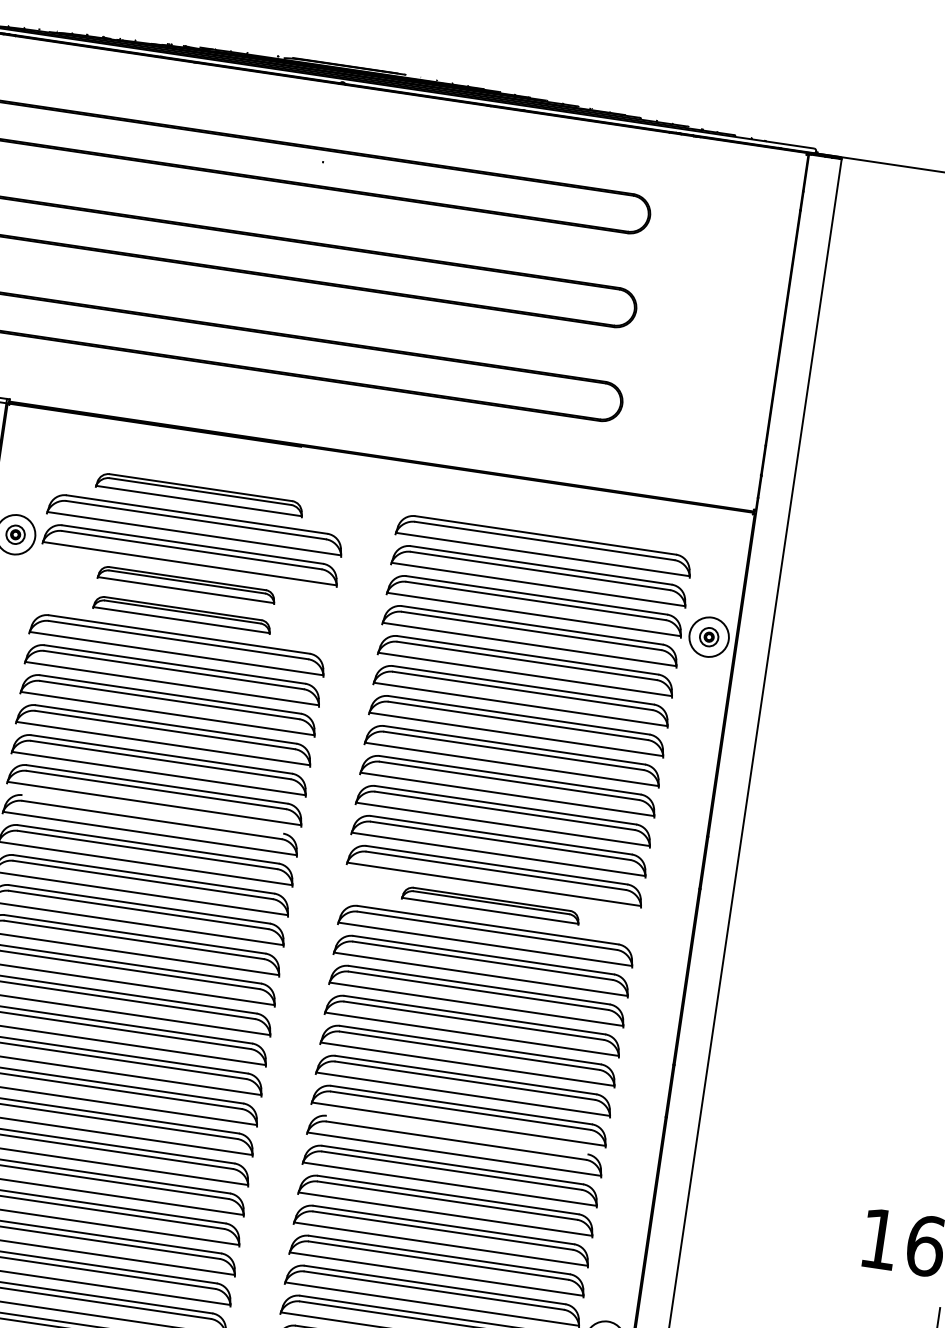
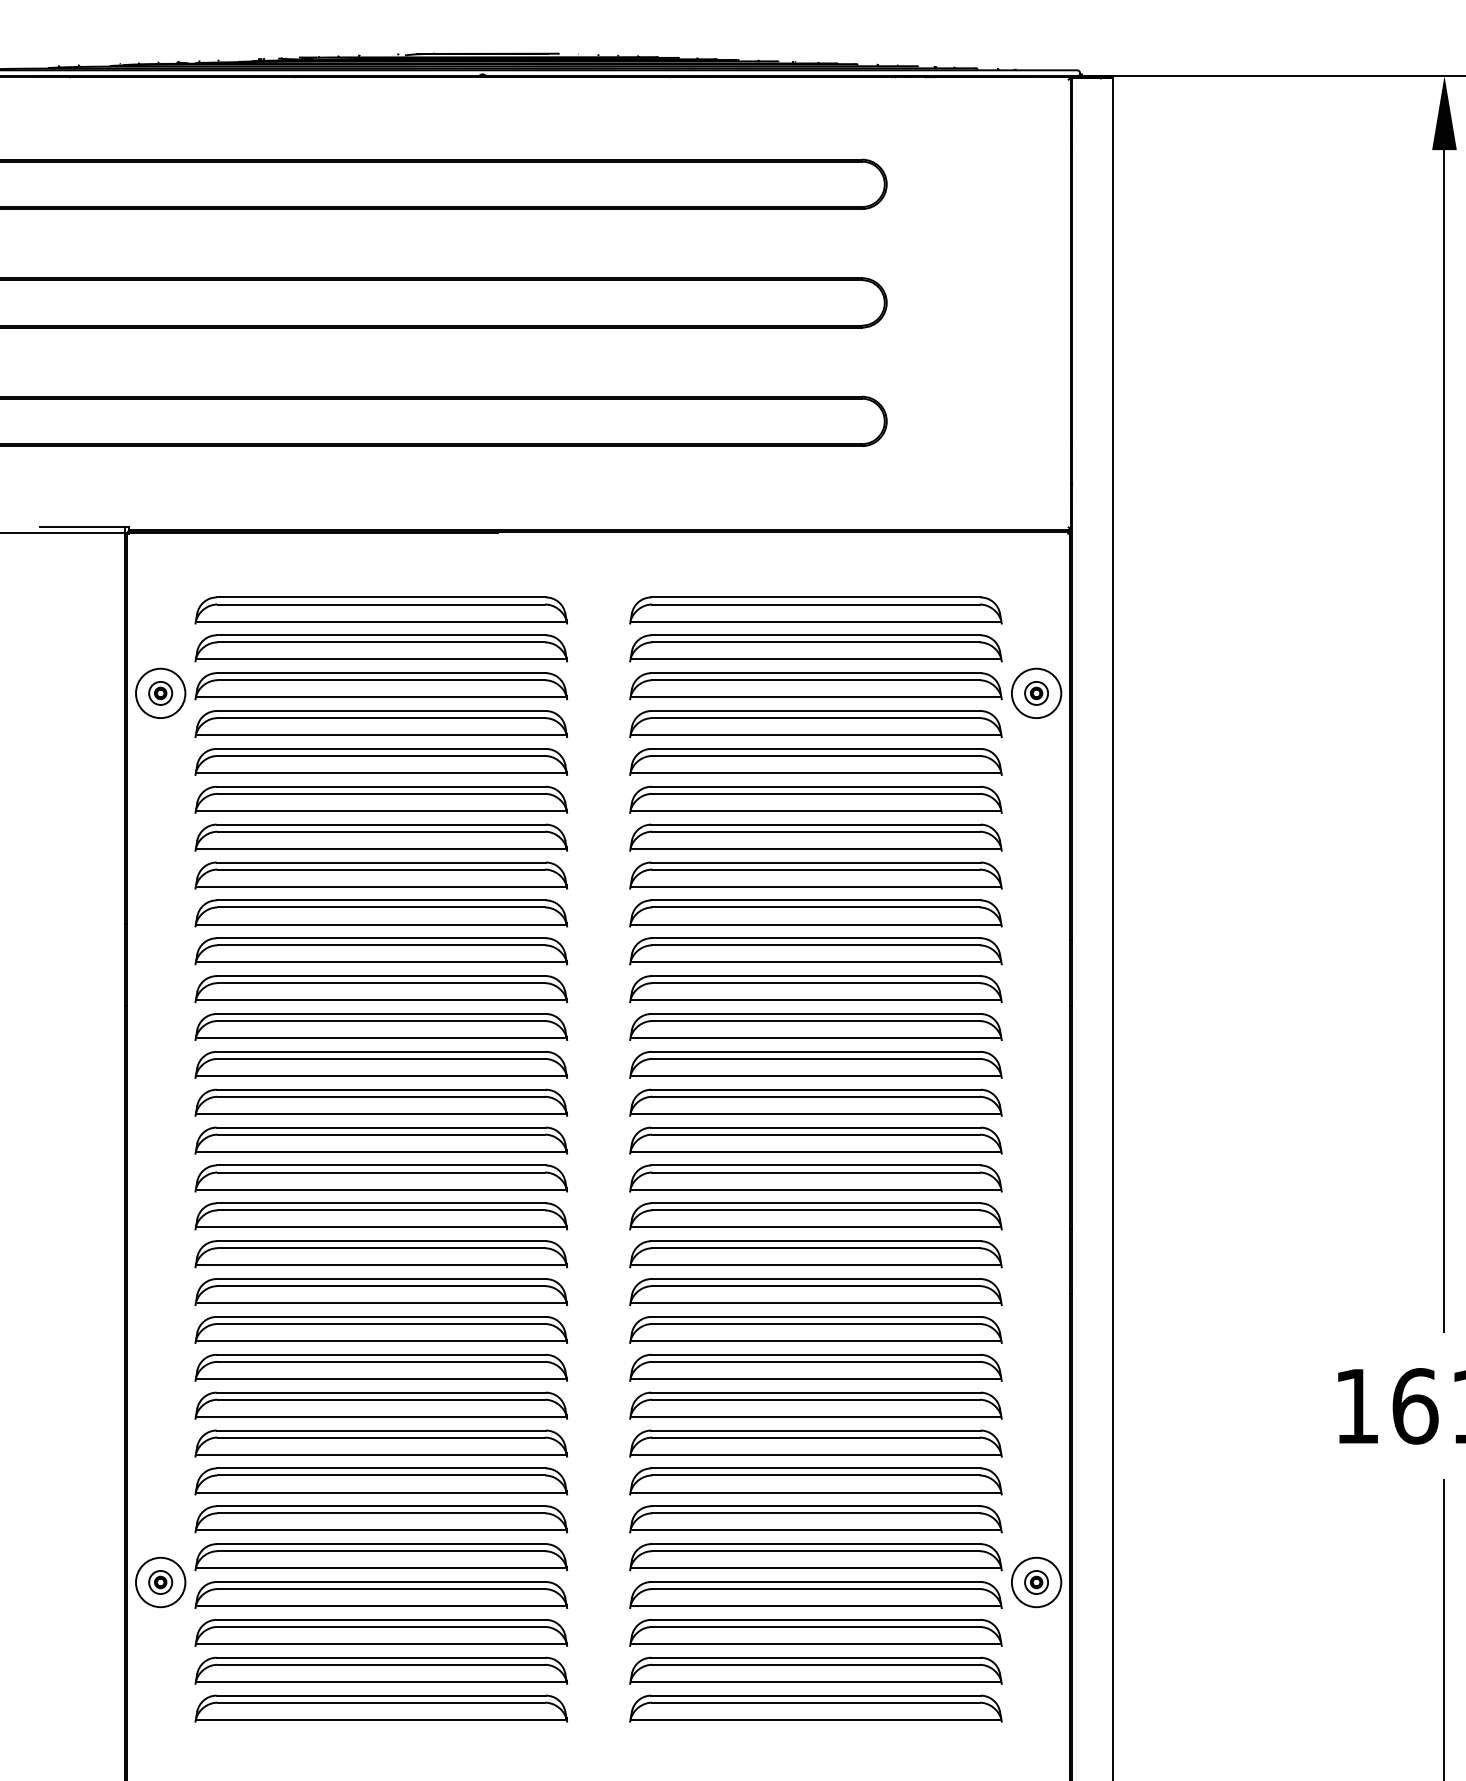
part: (199, 494) -> (380, 610), size x1.43
part: (186, 584) -> (381, 723), size x1.67
part: (182, 614) -> (381, 761), size x1.67
line: (152, 813) -> (380, 1013), added
part: (490, 905) -> (815, 1064), size x1.67
line: (456, 1134) -> (815, 1354), added

